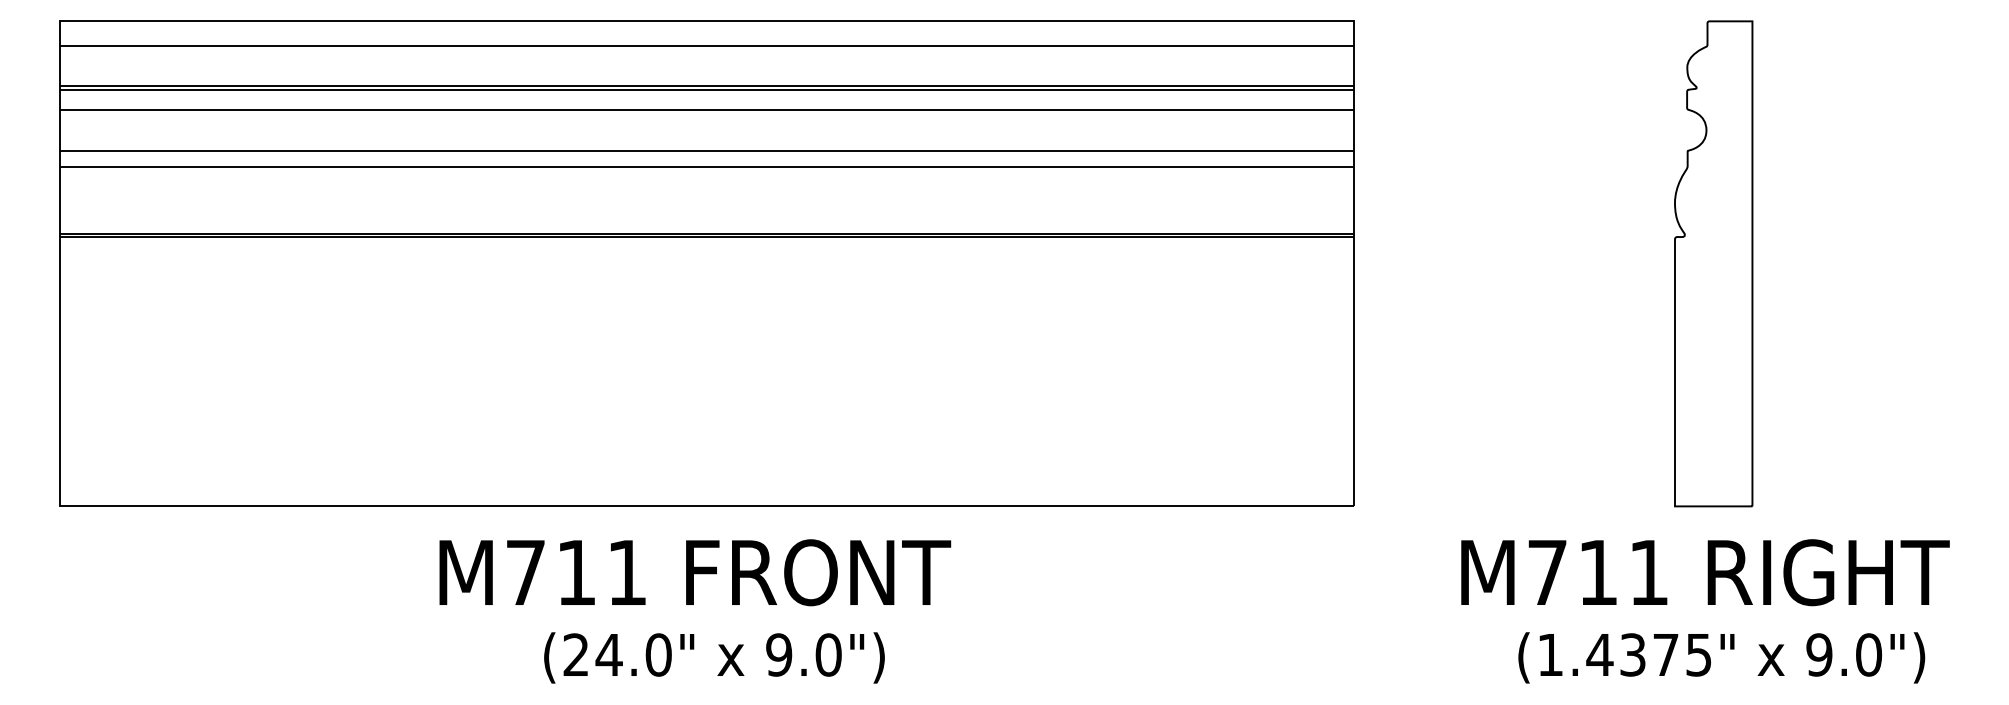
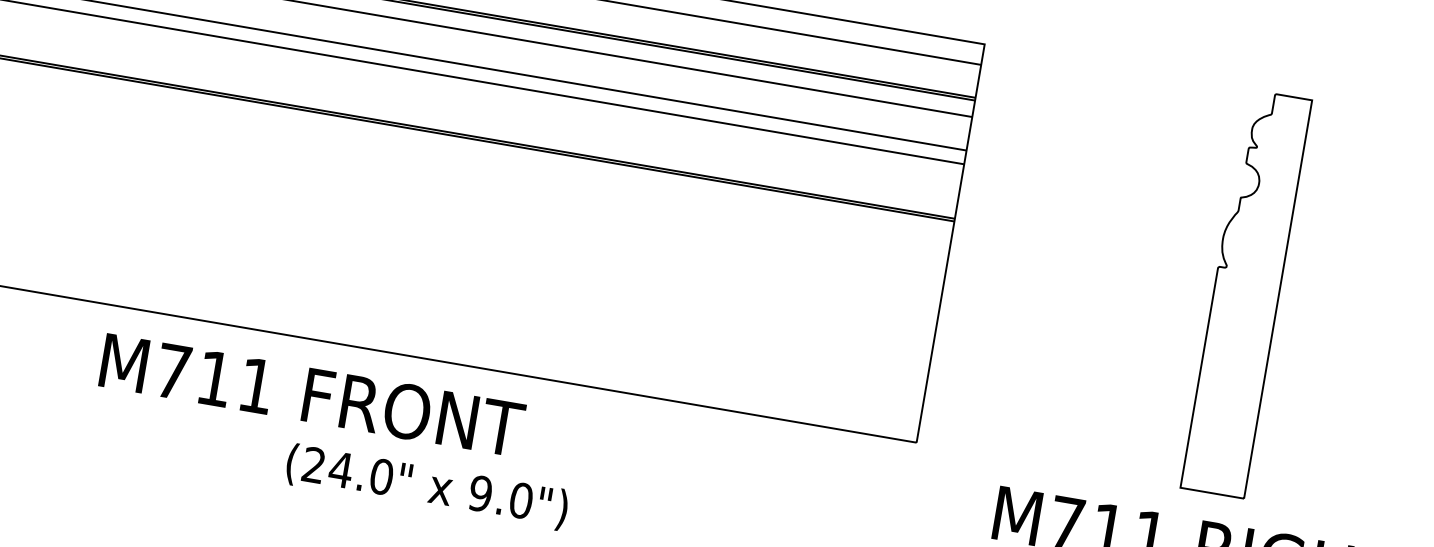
text: (695, 572) -> (312, 395), moved
text: (714, 657) -> (427, 486), moved

